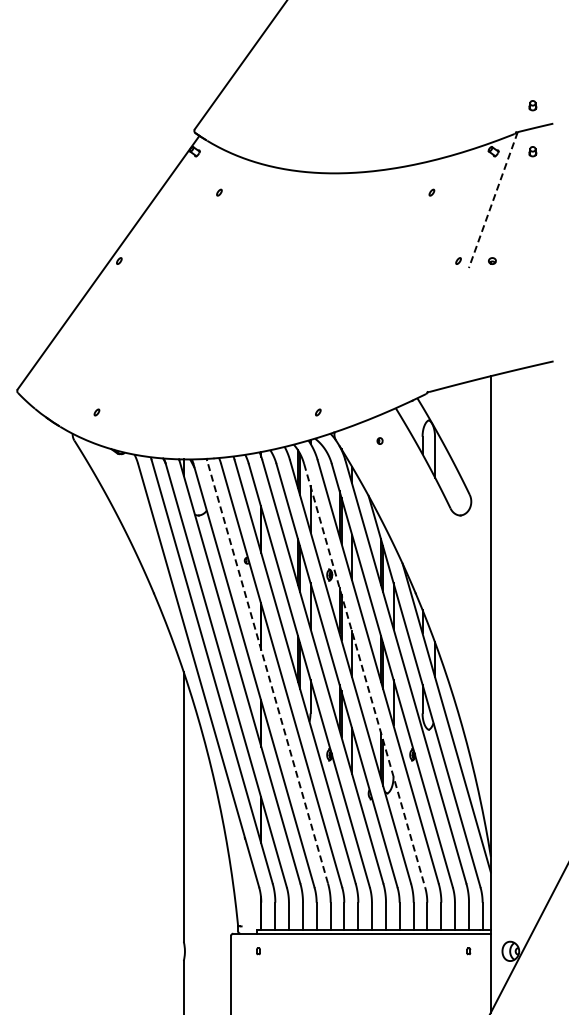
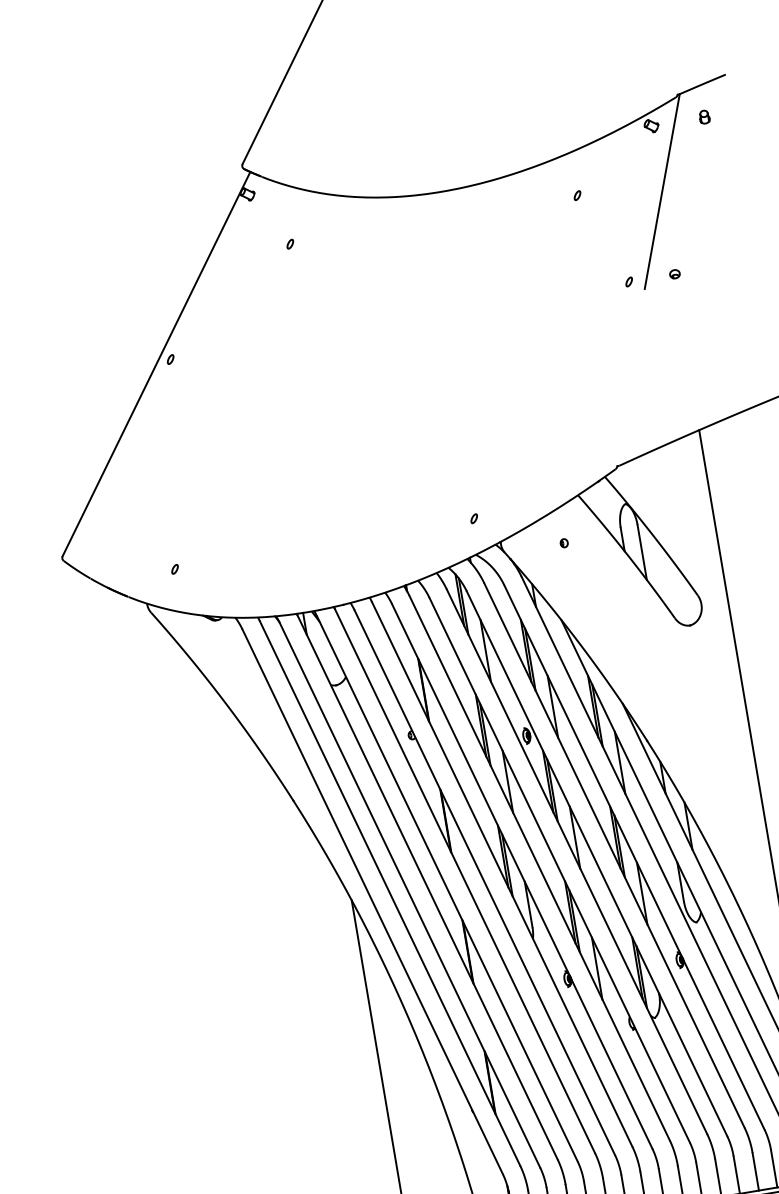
part: (532, 105) -> (693, 54), removed
line: (493, 200) -> (662, 192), dashed -> solid
line: (267, 671) -> (464, 880), dashed -> solid
line: (364, 676) -> (597, 865), dashed -> solid

